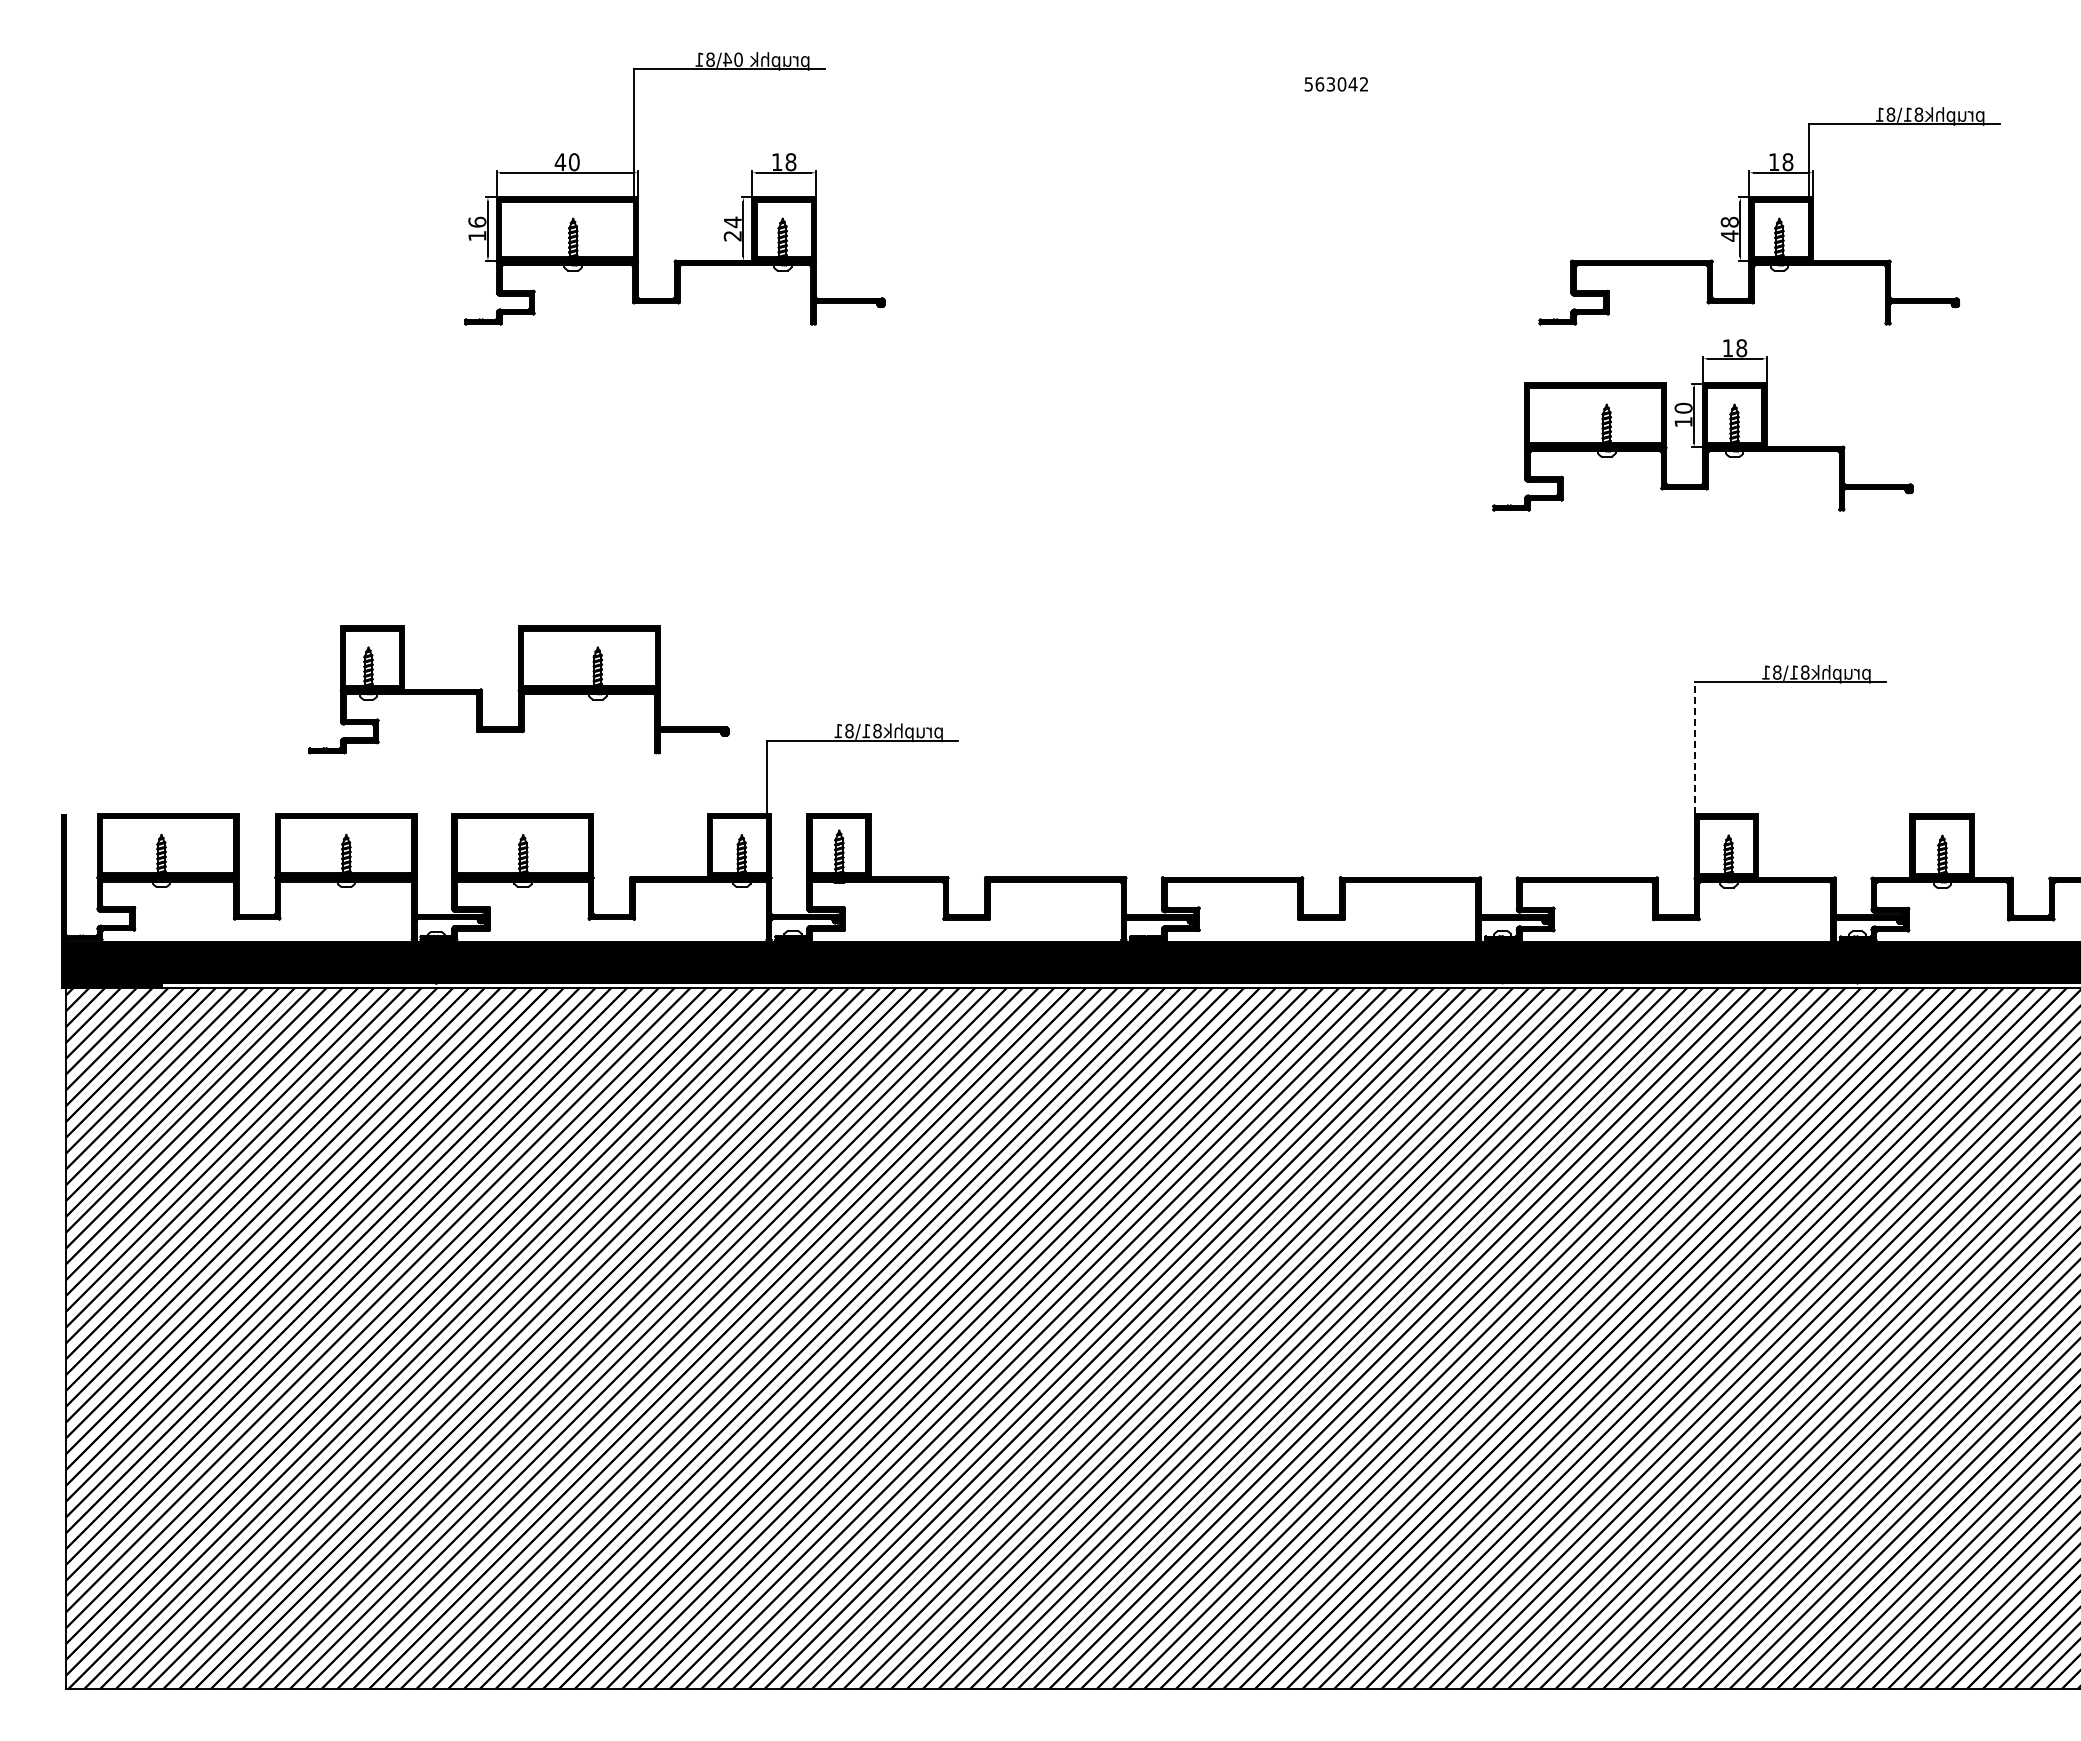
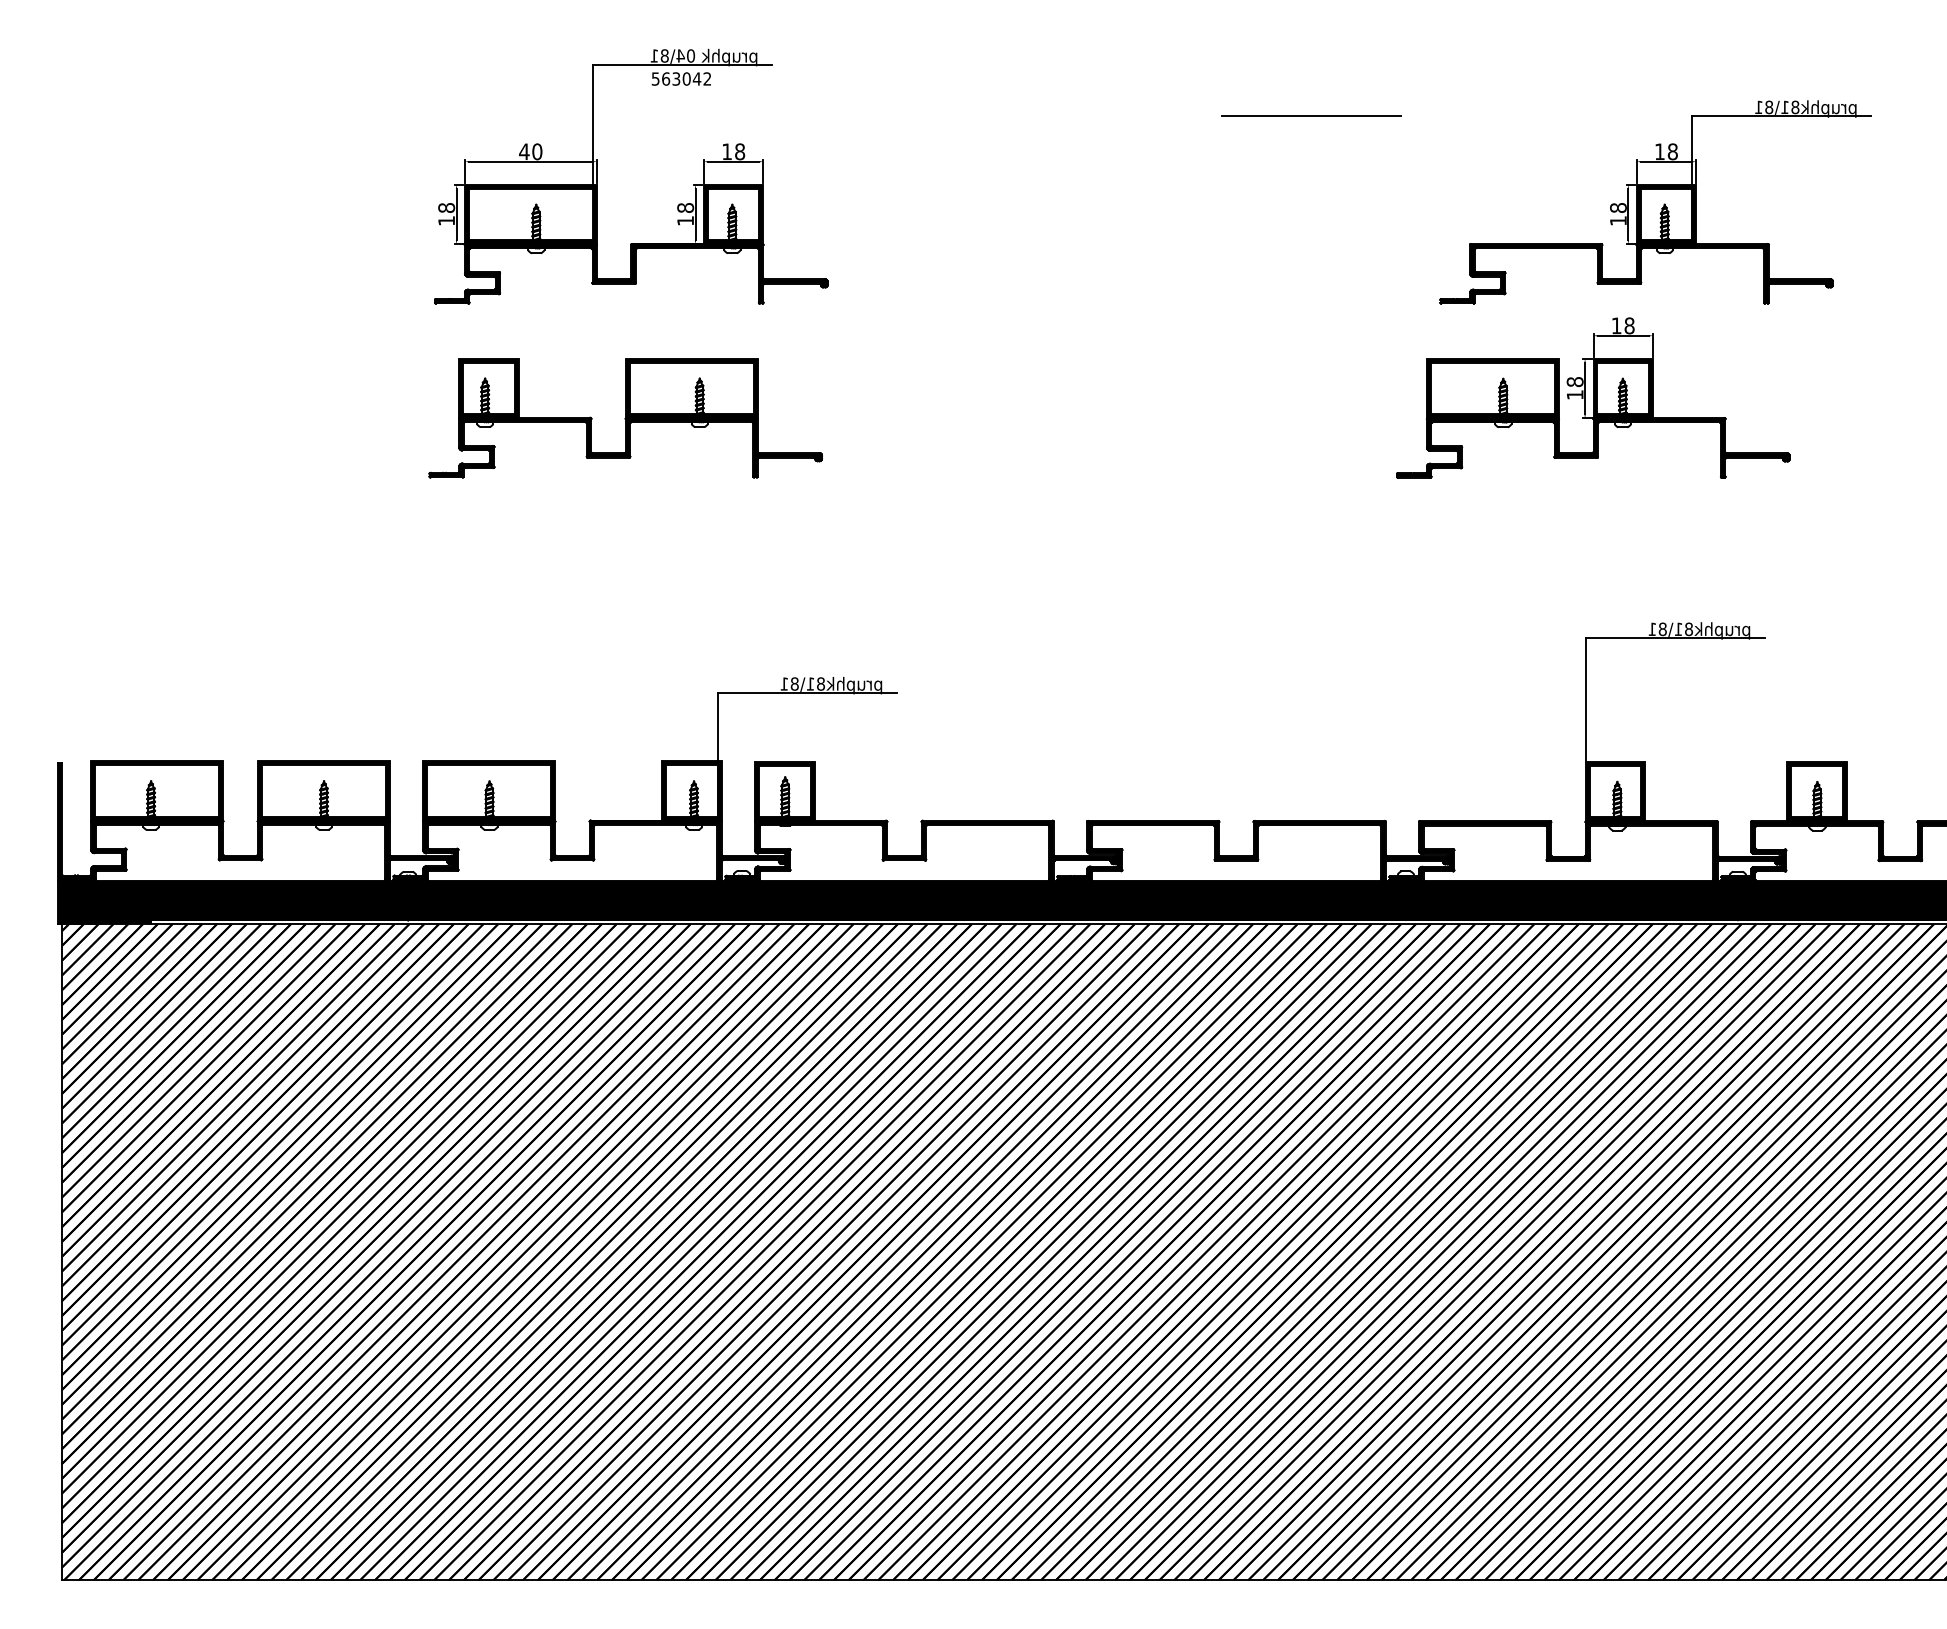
text: (1335, 84) -> (680, 79), moved
line: (1401, 124) -> (1311, 116), added
text: (477, 221) -> (446, 207), 16 -> 18
text: (732, 228) -> (685, 213), 24 -> 18
text: (1729, 235) -> (1618, 220), 48 -> 18
text: (1683, 407) -> (1575, 381), 10 -> 18
part: (518, 689) -> (625, 417), moved
line: (1694, 747) -> (1585, 699), dashed -> solid

